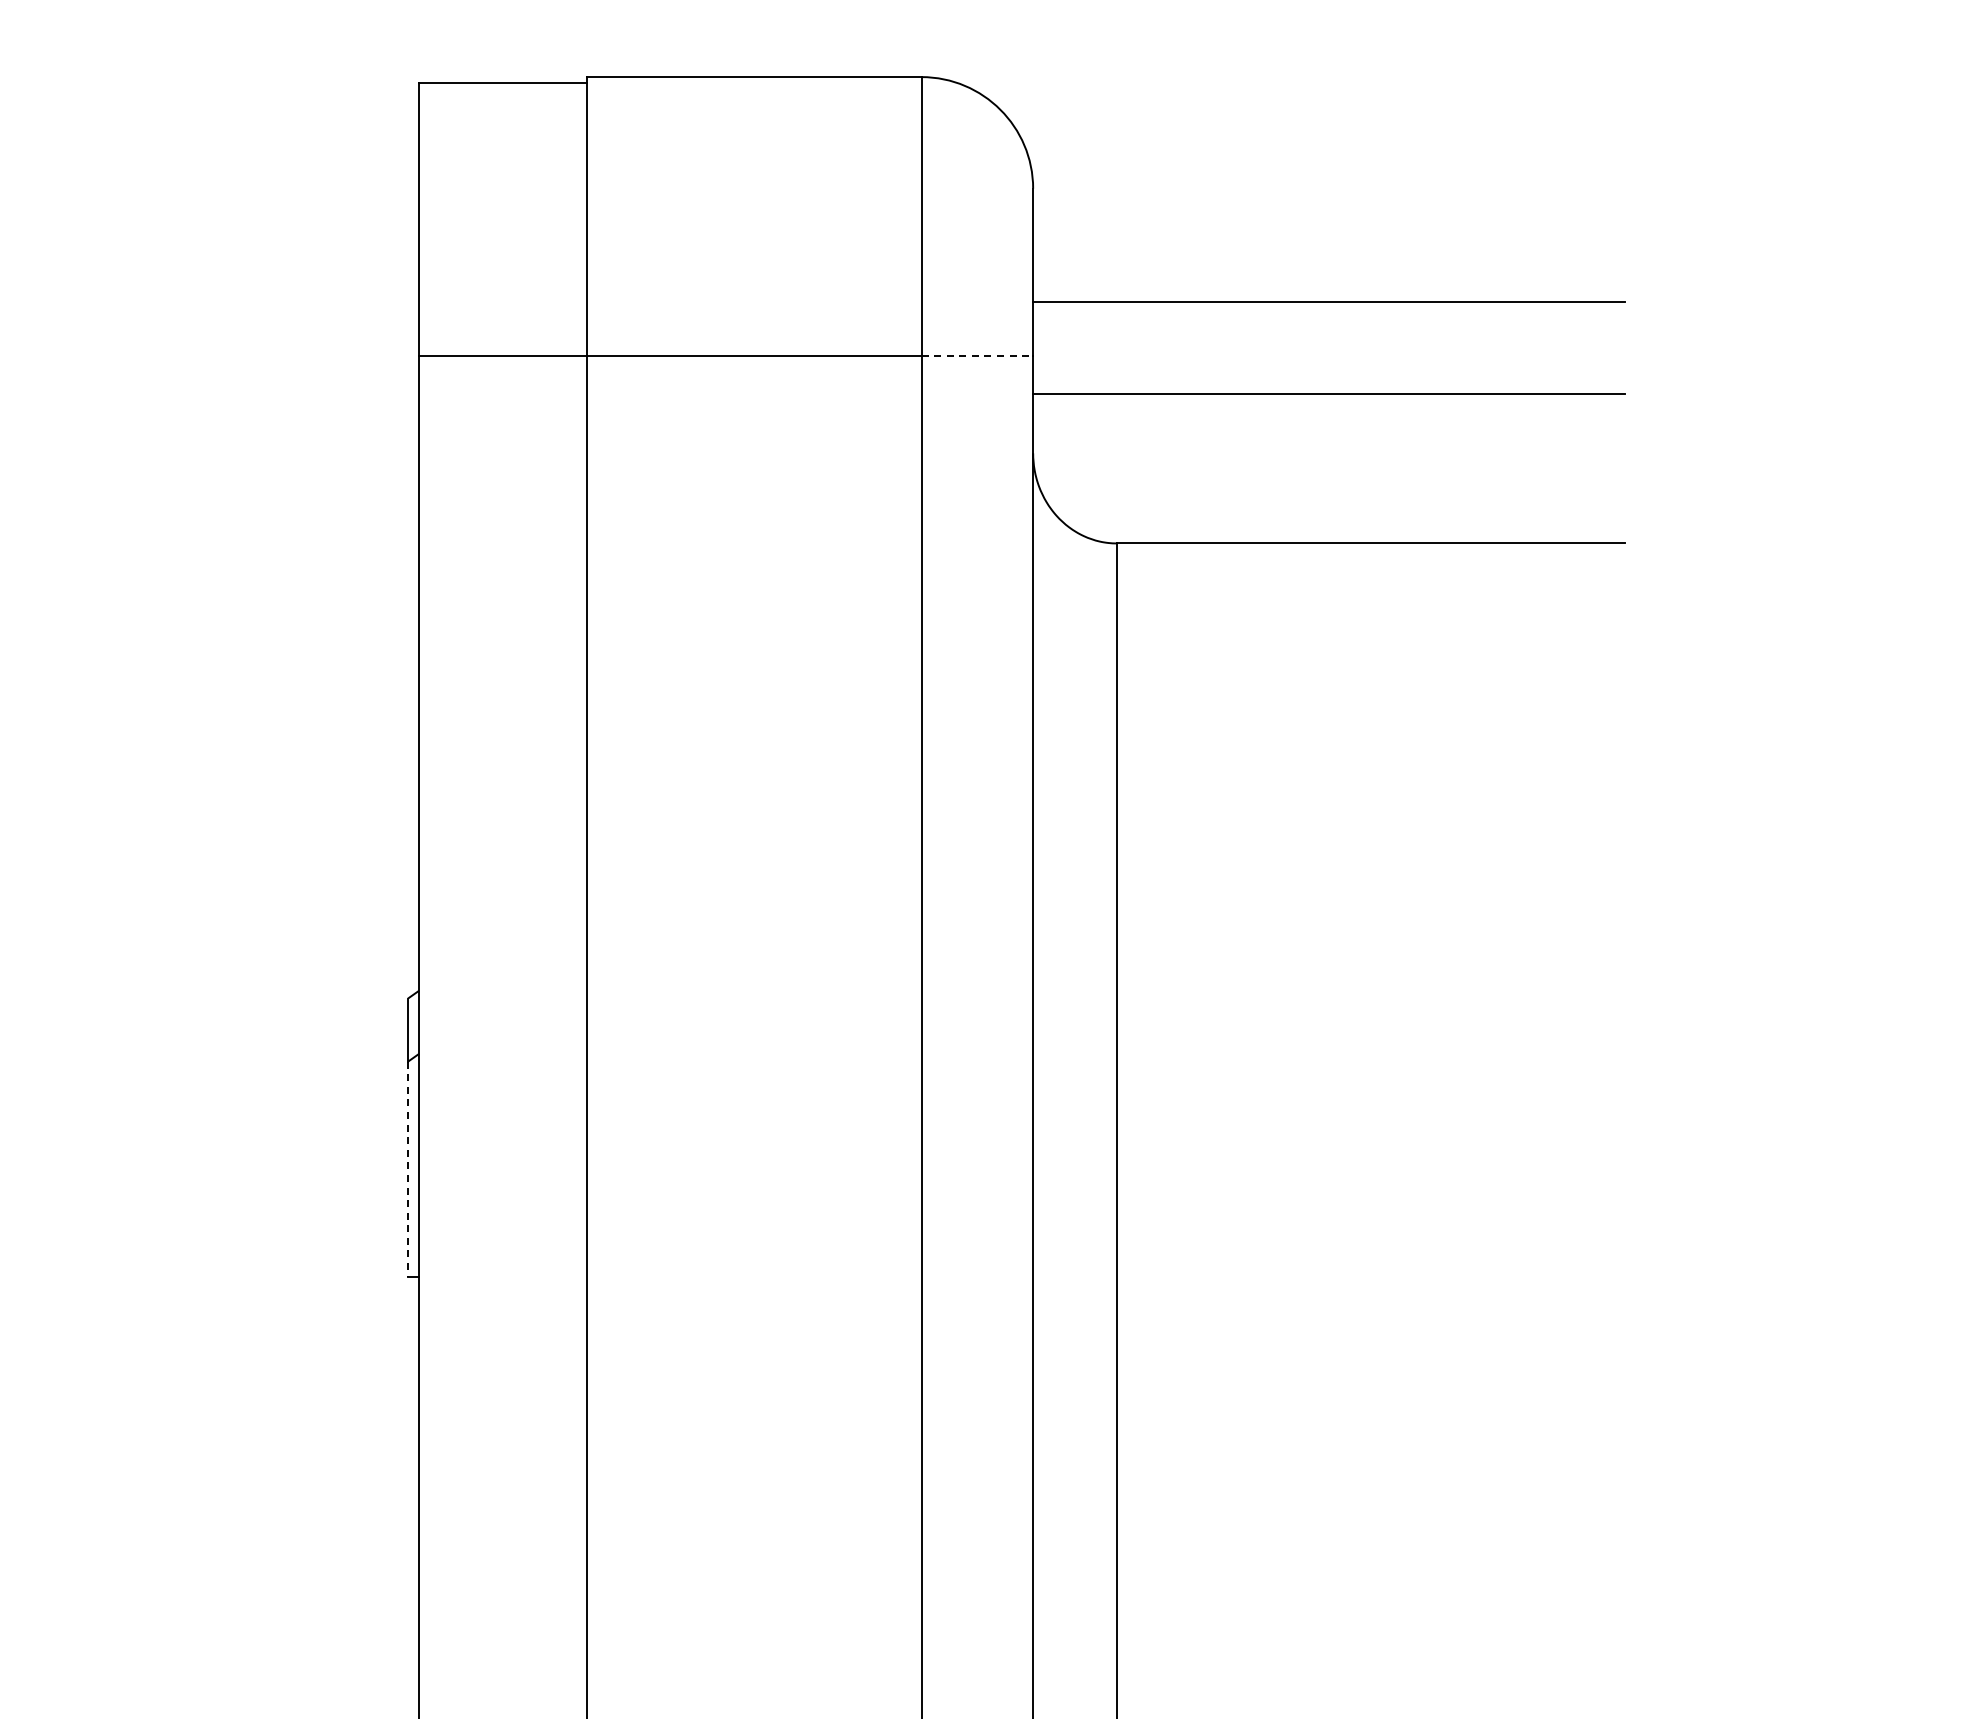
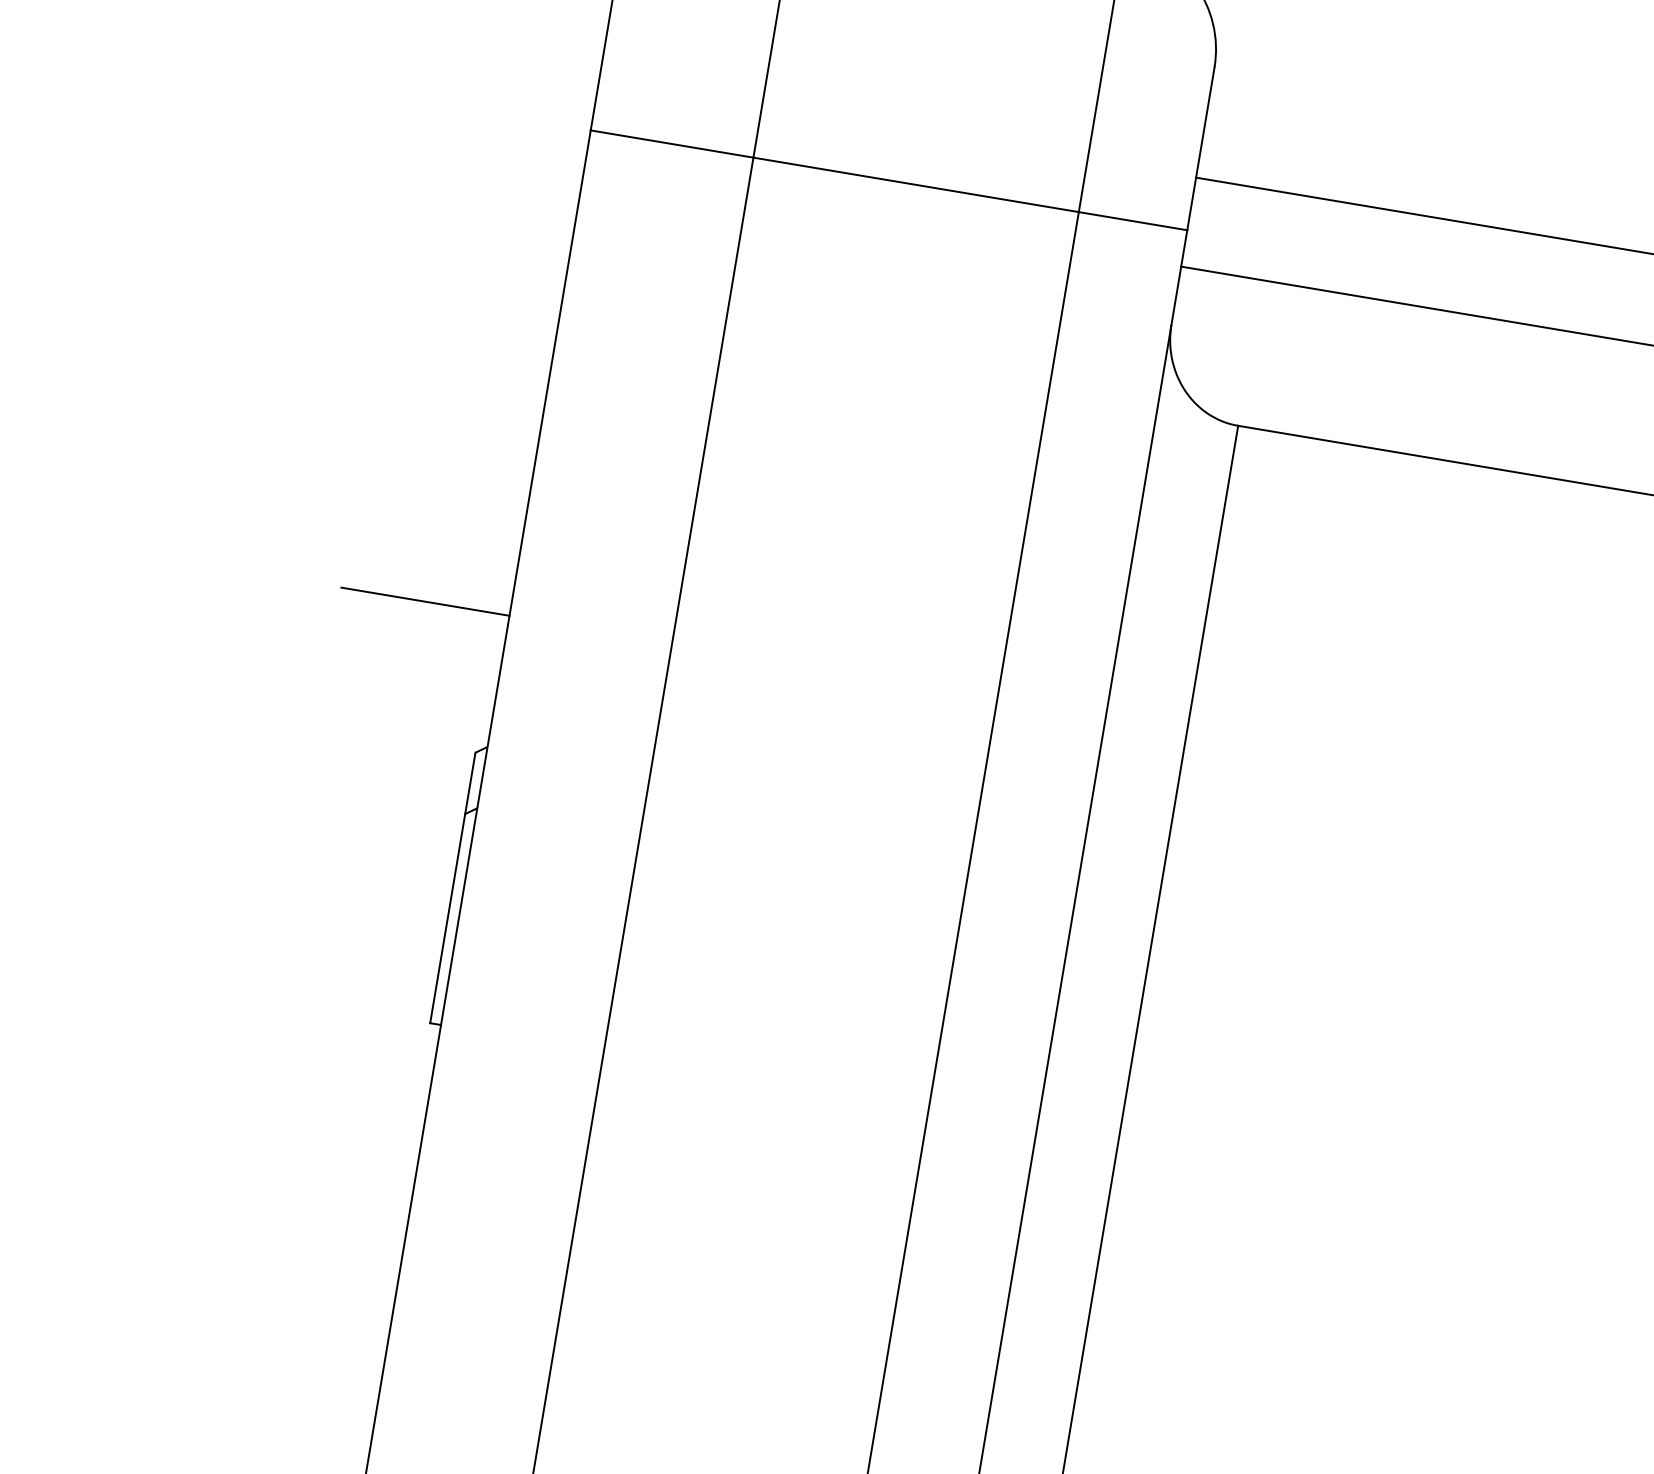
line: (977, 356) -> (1133, 221), dashed -> solid
line: (332, 855) -> (425, 601), added
line: (408, 1169) -> (448, 918), dashed -> solid

